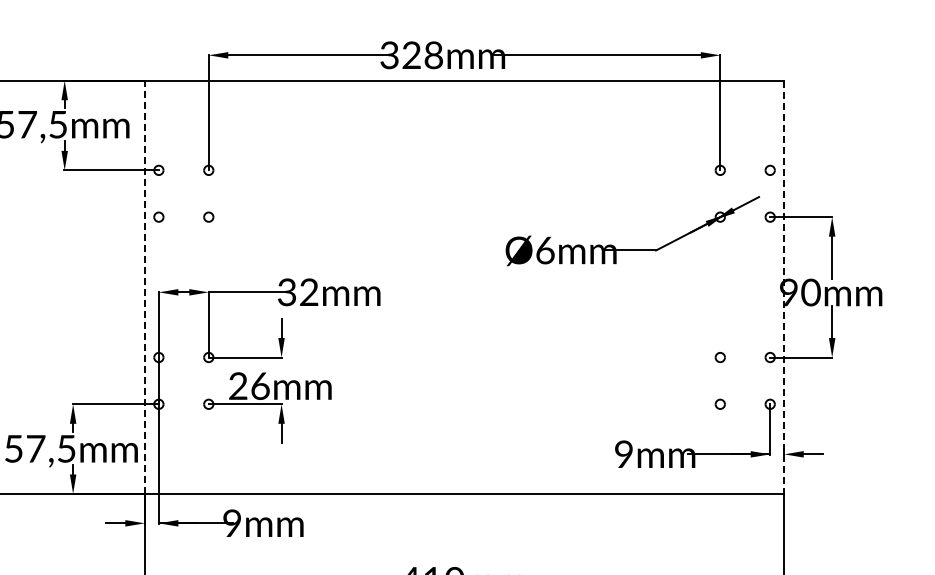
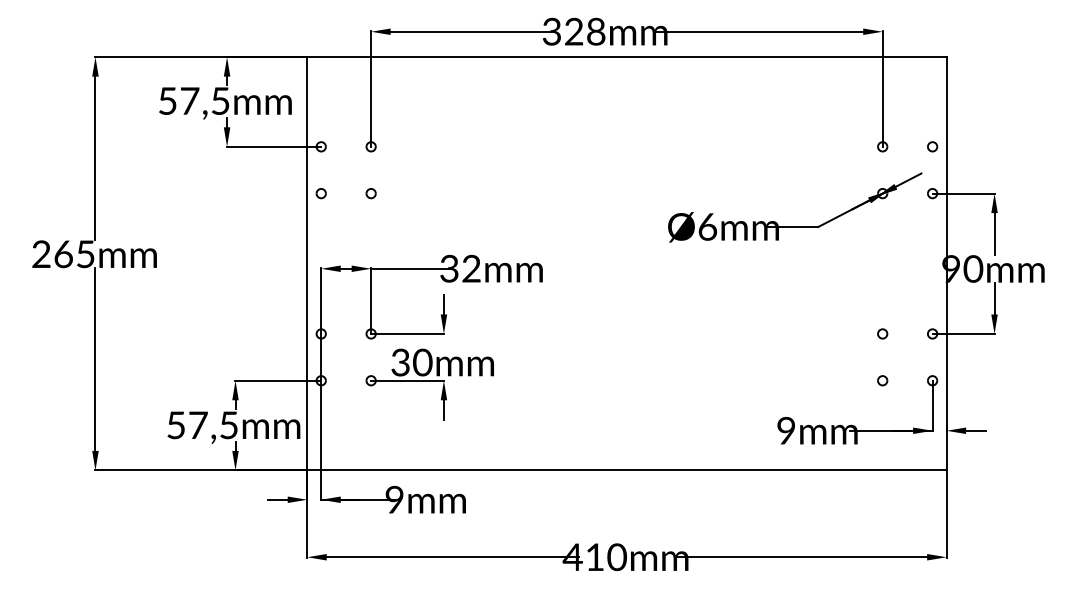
line: (145, 287) -> (307, 263), dashed -> solid
line: (784, 287) -> (946, 263), dashed -> solid
text: (249, 386) -> (411, 362), 26mm -> 30mm

